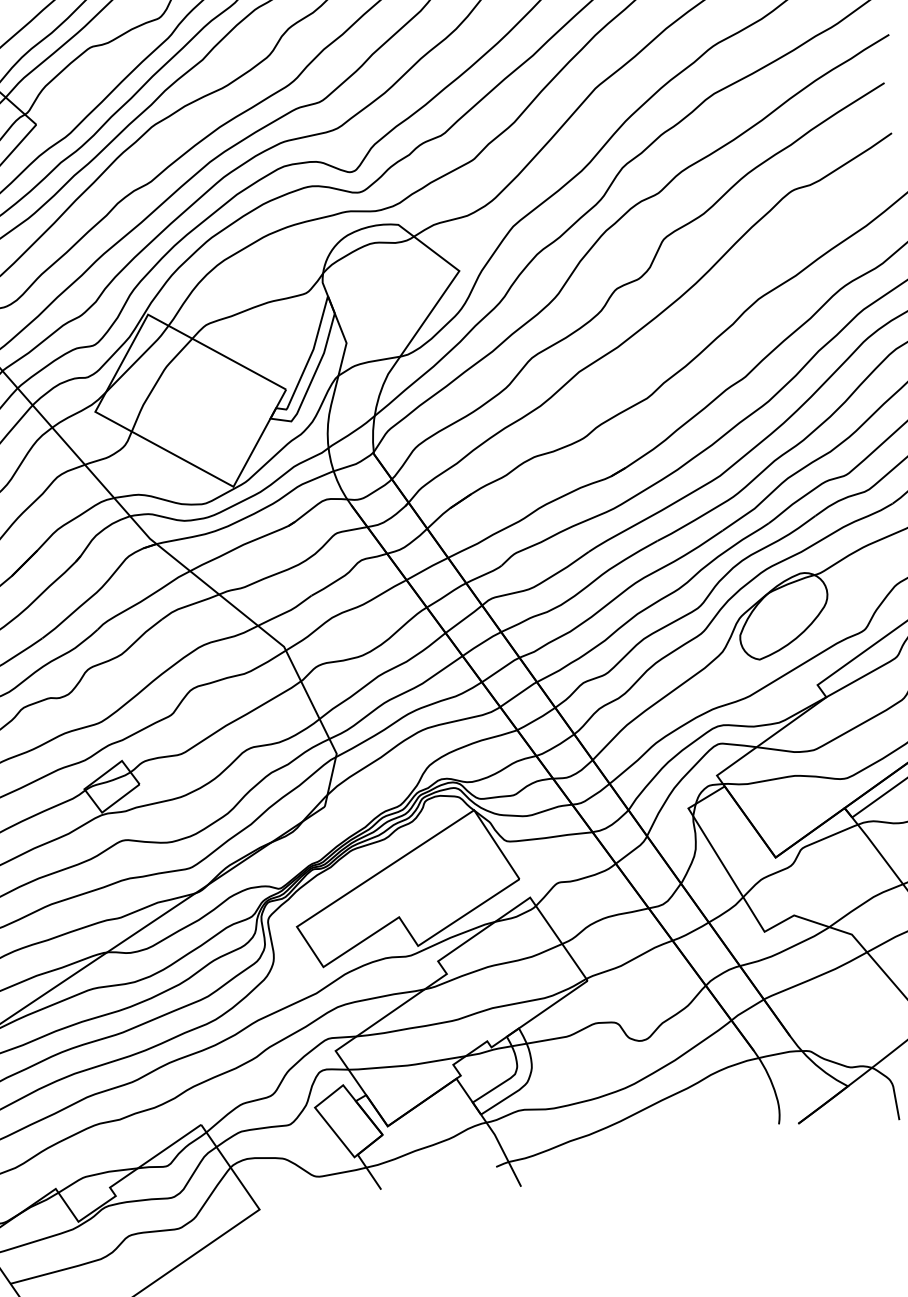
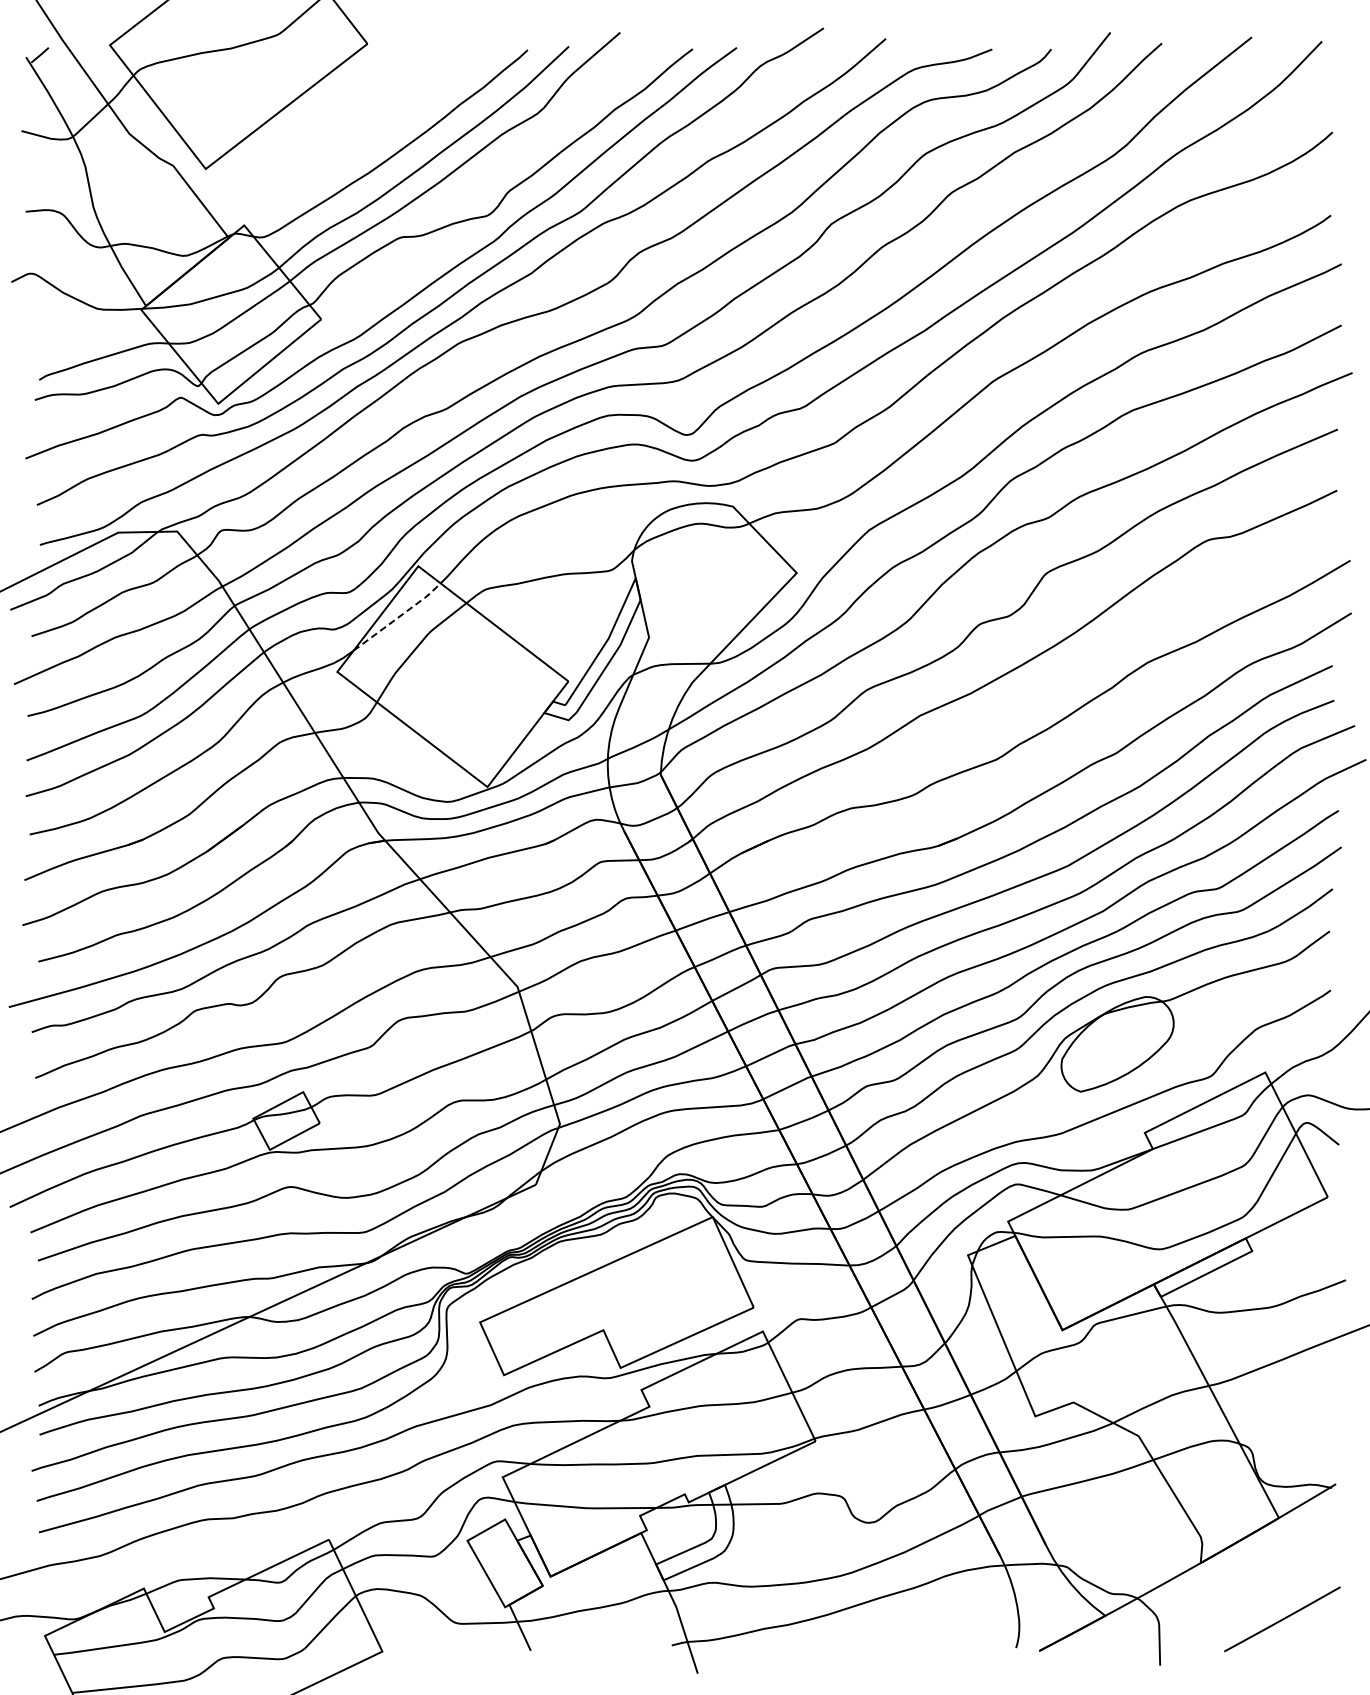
line: (139, 358) -> (399, 616), solid -> dashed

